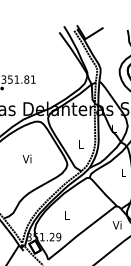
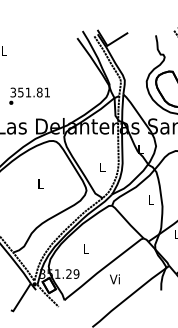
text: (26, 158) -> (39, 183), Vi -> L
text: (116, 225) -> (114, 279), moved

